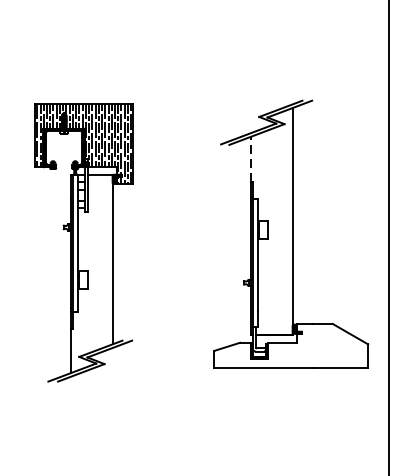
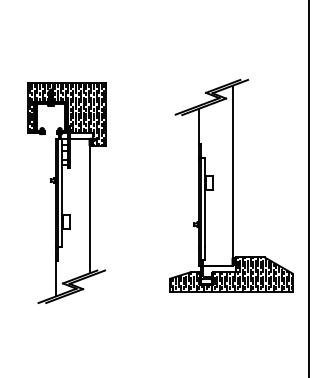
line: (251, 159) -> (199, 126), dashed -> solid
hatch: (290, 345) -> (230, 274), added

